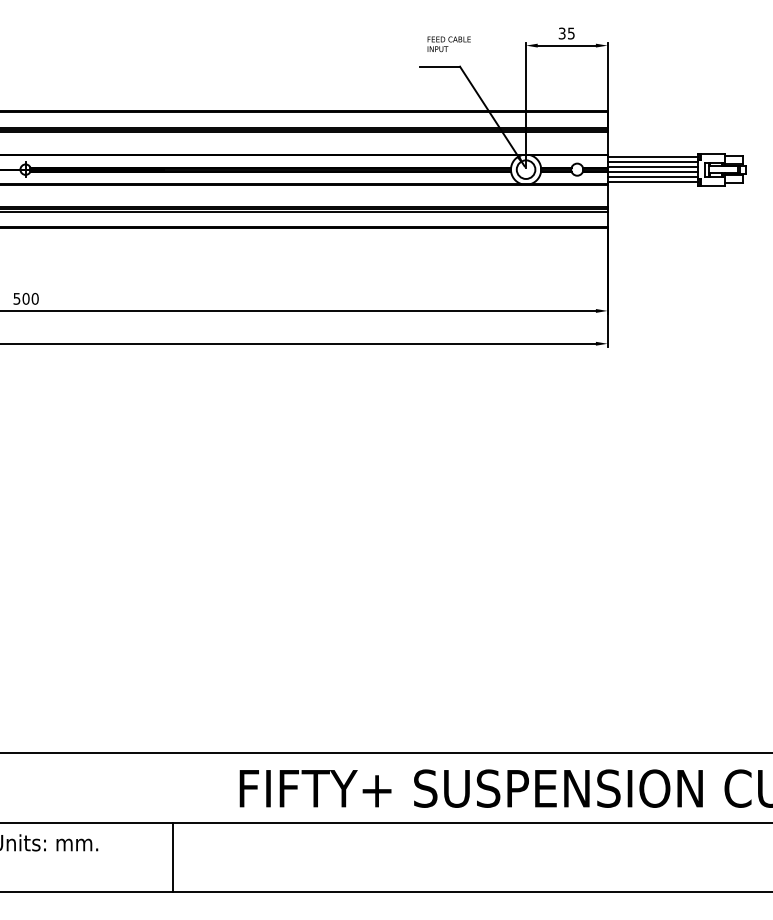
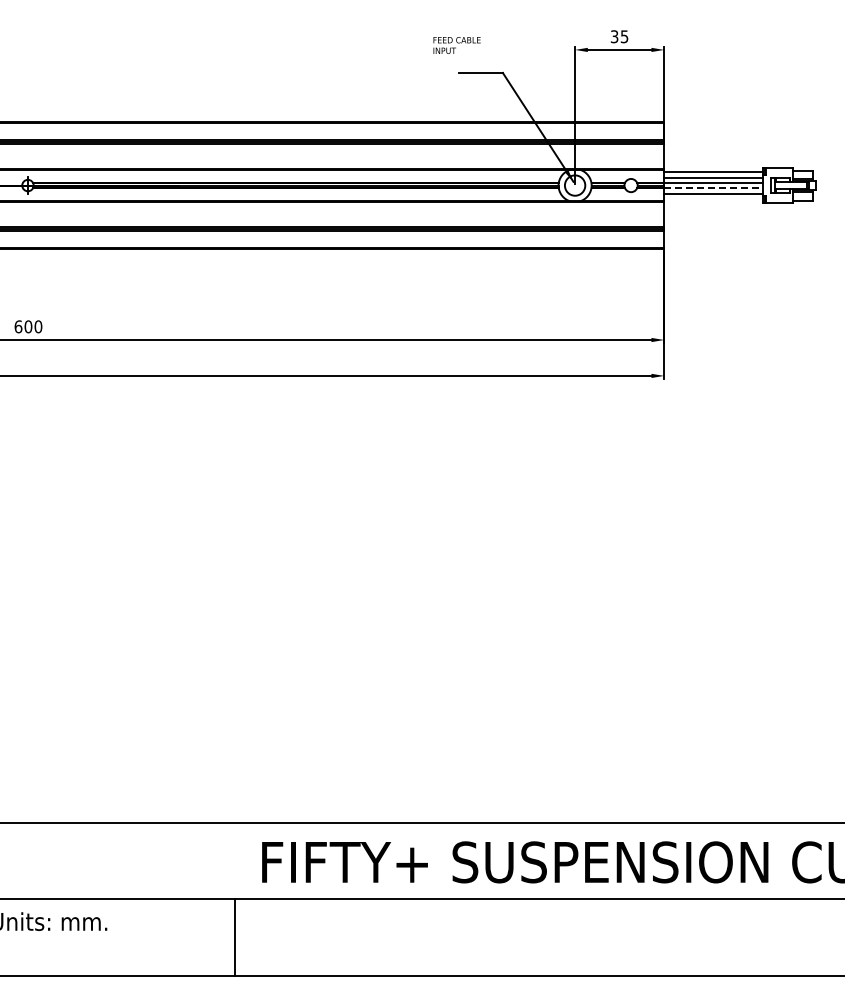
text: (448, 44) -> (456, 45), moved
line: (652, 172) -> (713, 188), solid -> dashed
line: (652, 181) -> (713, 198), removed
text: (17, 298) -> (18, 326), 500 -> 600
line: (173, 857) -> (235, 937), moved

